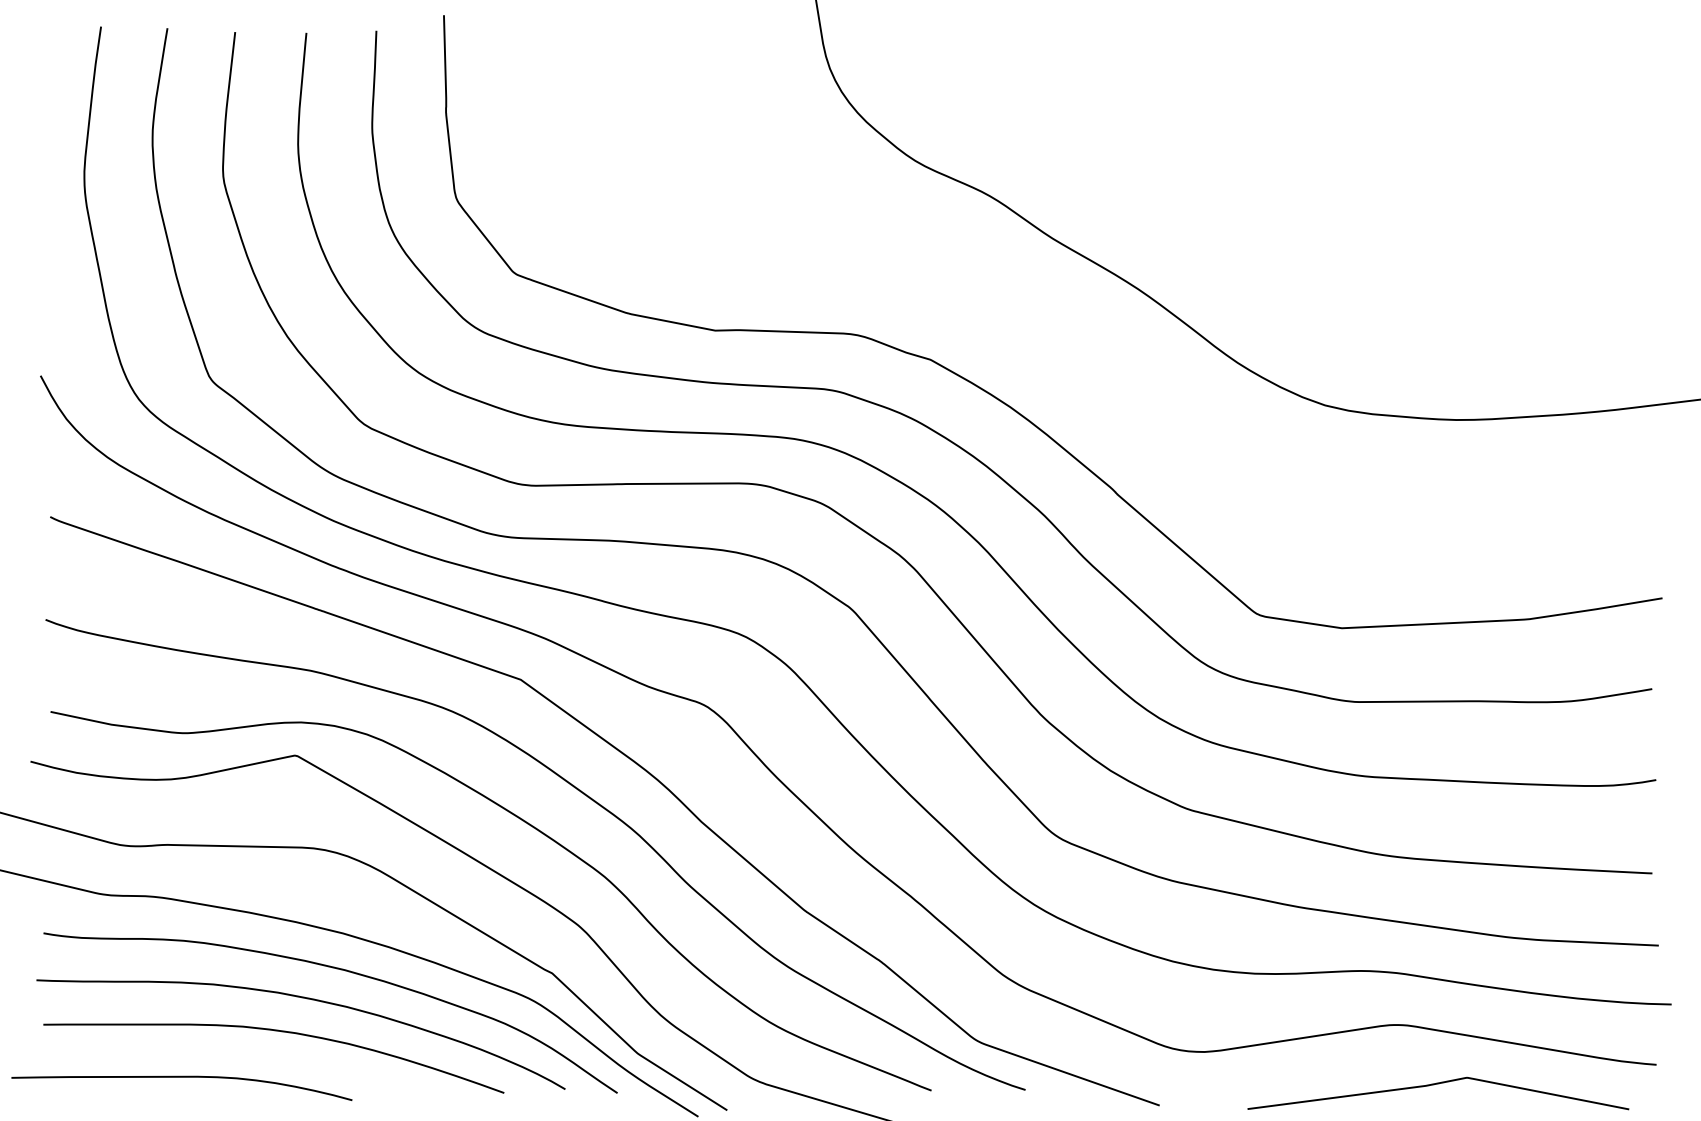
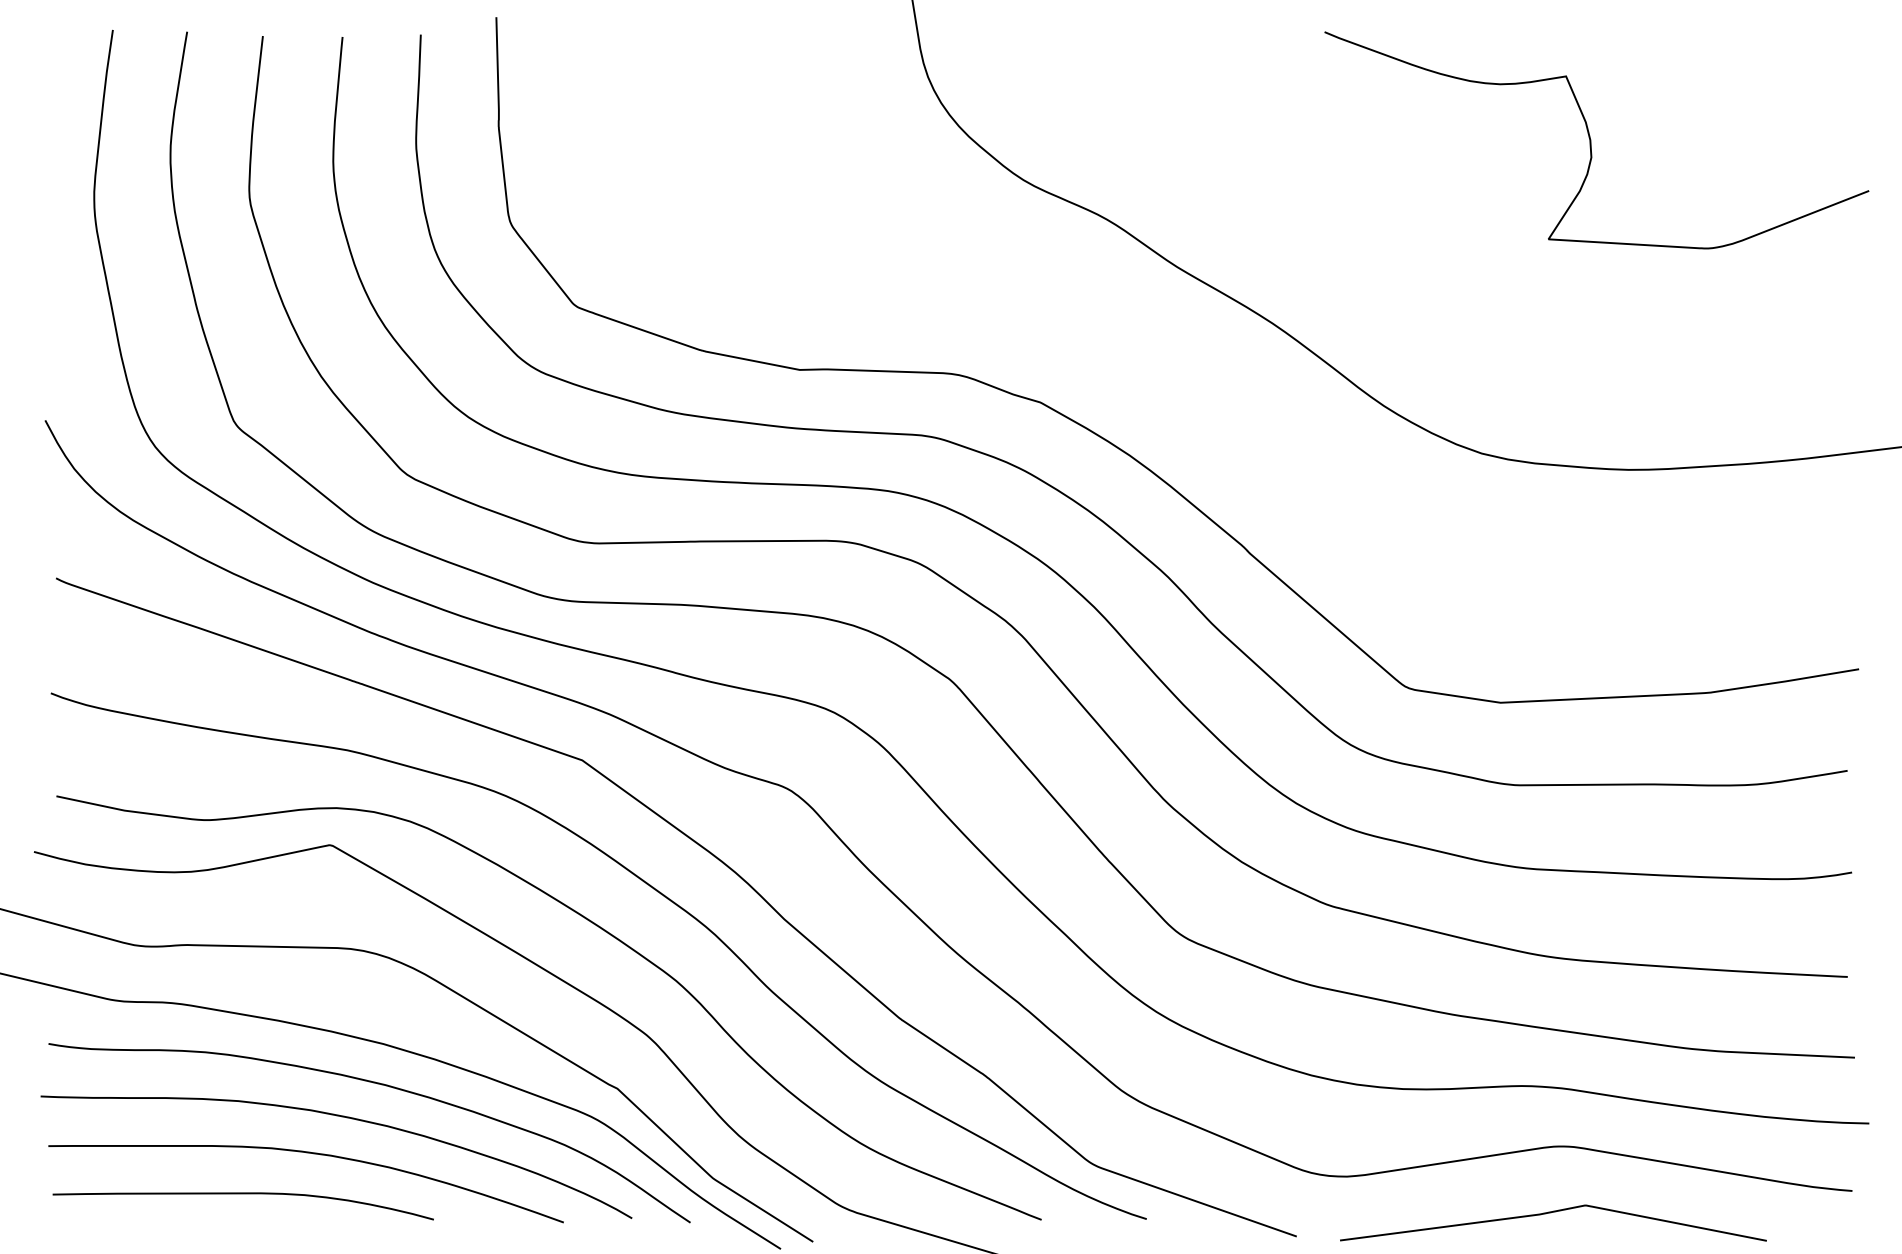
curve: (1423, 125) -> (1591, 140), added
curve: (181, 1077) -> (242, 1194), moved
curve: (1436, 1084) -> (1551, 1213), moved

